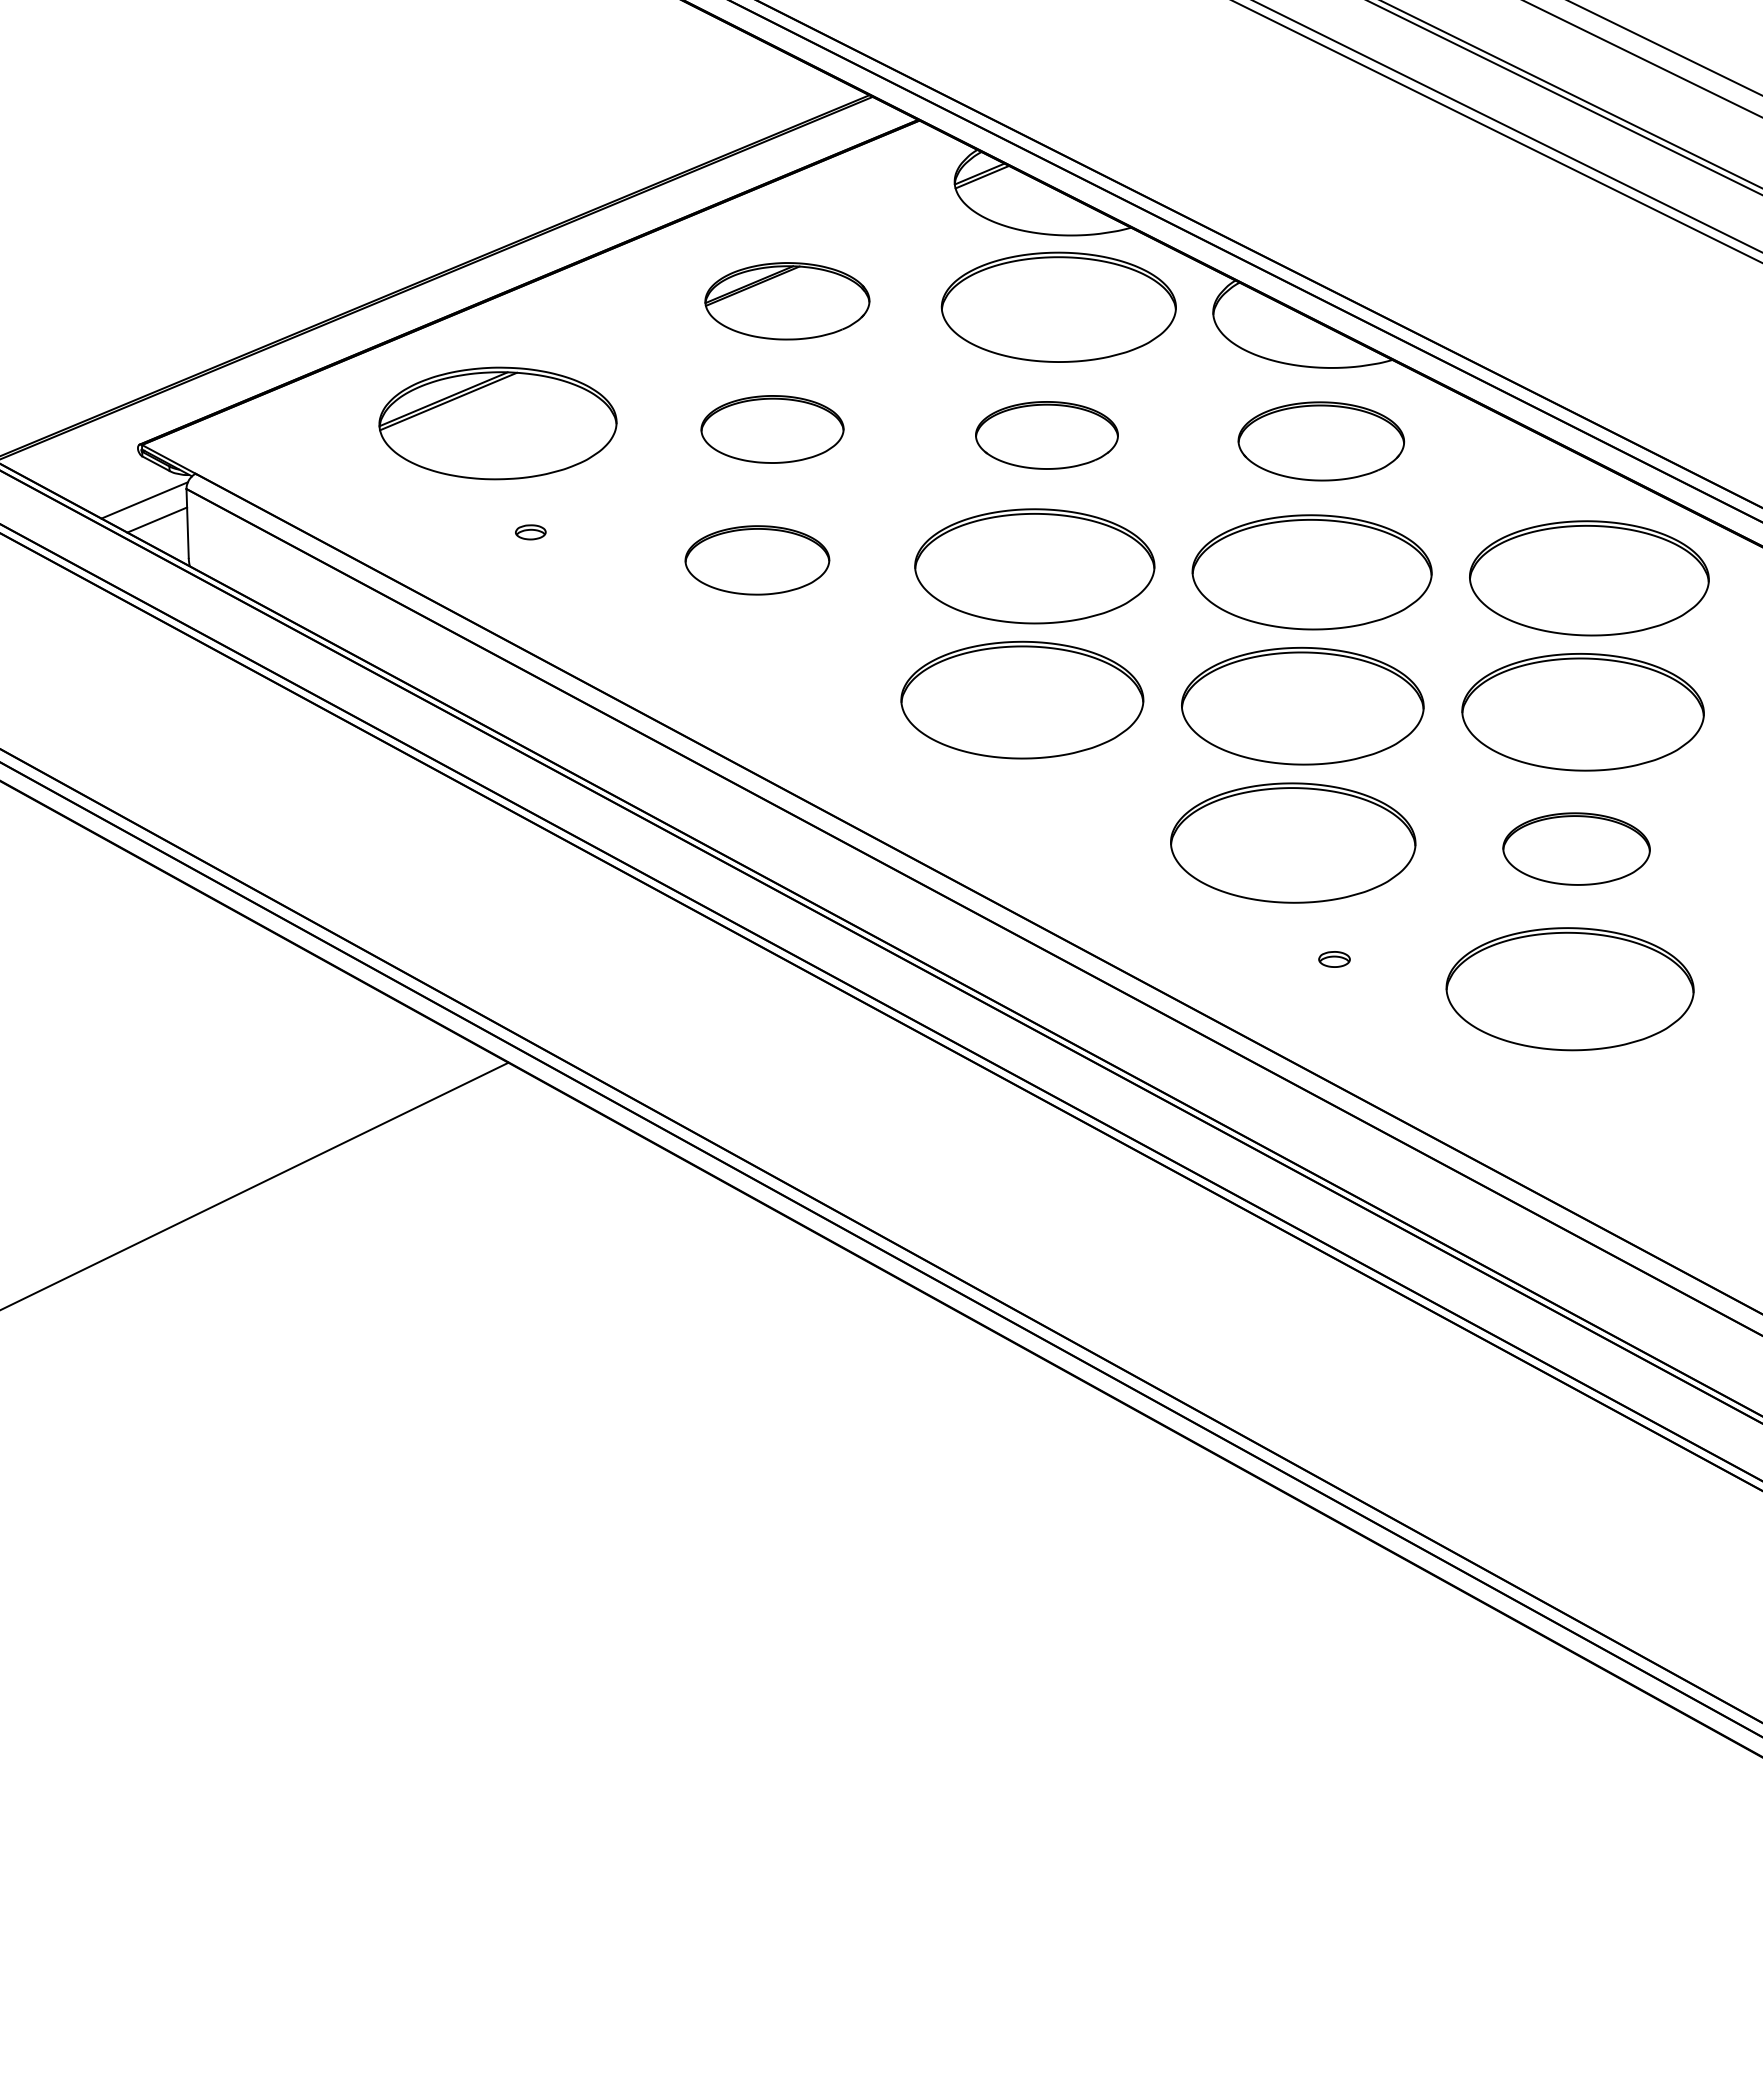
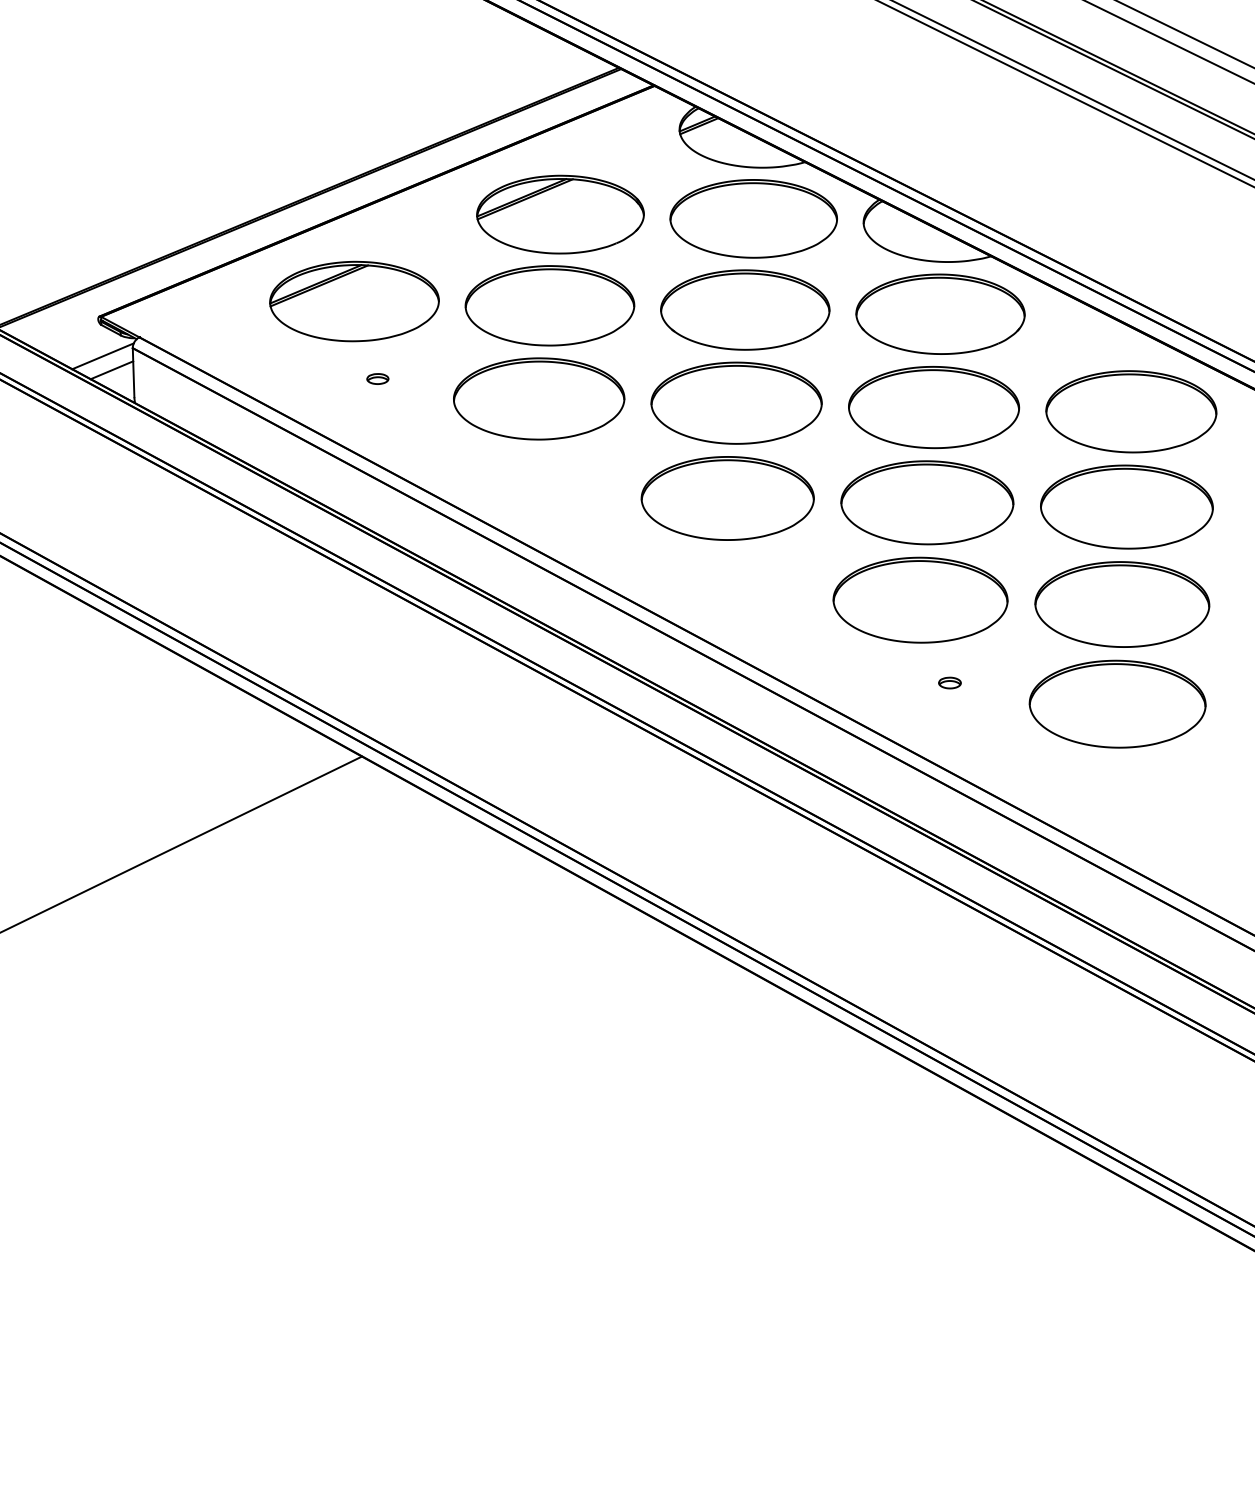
part: (787, 300) -> (560, 214), size x1.43
part: (772, 429) -> (549, 305), size x1.67
part: (1046, 435) -> (744, 310), size x1.67
part: (1321, 441) -> (940, 314), size x1.43
part: (757, 560) -> (539, 399), size x1.67
part: (1576, 848) -> (1122, 604), size x1.67

